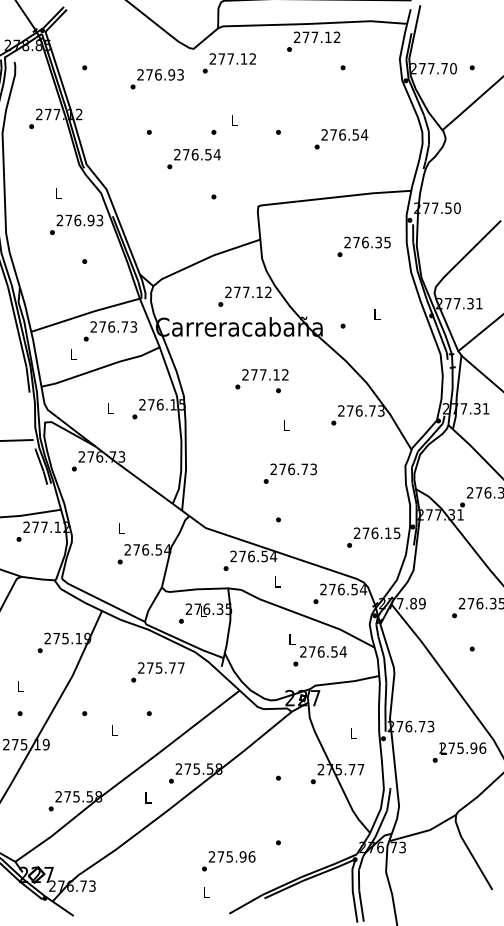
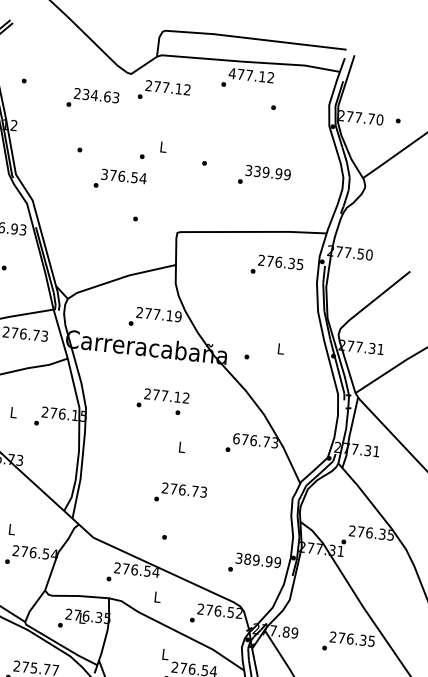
text: (296, 36) -> (231, 72), 277.12 -> 477.12
text: (160, 74) -> (96, 95), 276.93 -> 234.63
text: (344, 134) -> (268, 172), 276.54 -> 339.99
text: (177, 154) -> (104, 174), 276.54 -> 376.54
text: (363, 246) -> (276, 265), moved
text: (268, 292) -> (178, 316), 277.12 -> 277.19
text: (341, 410) -> (236, 438), 276.73 -> 676.73
text: (377, 533) -> (258, 560), 276.15 -> 389.99
text: (363, 589) -> (239, 613), 276.54 -> 276.52

